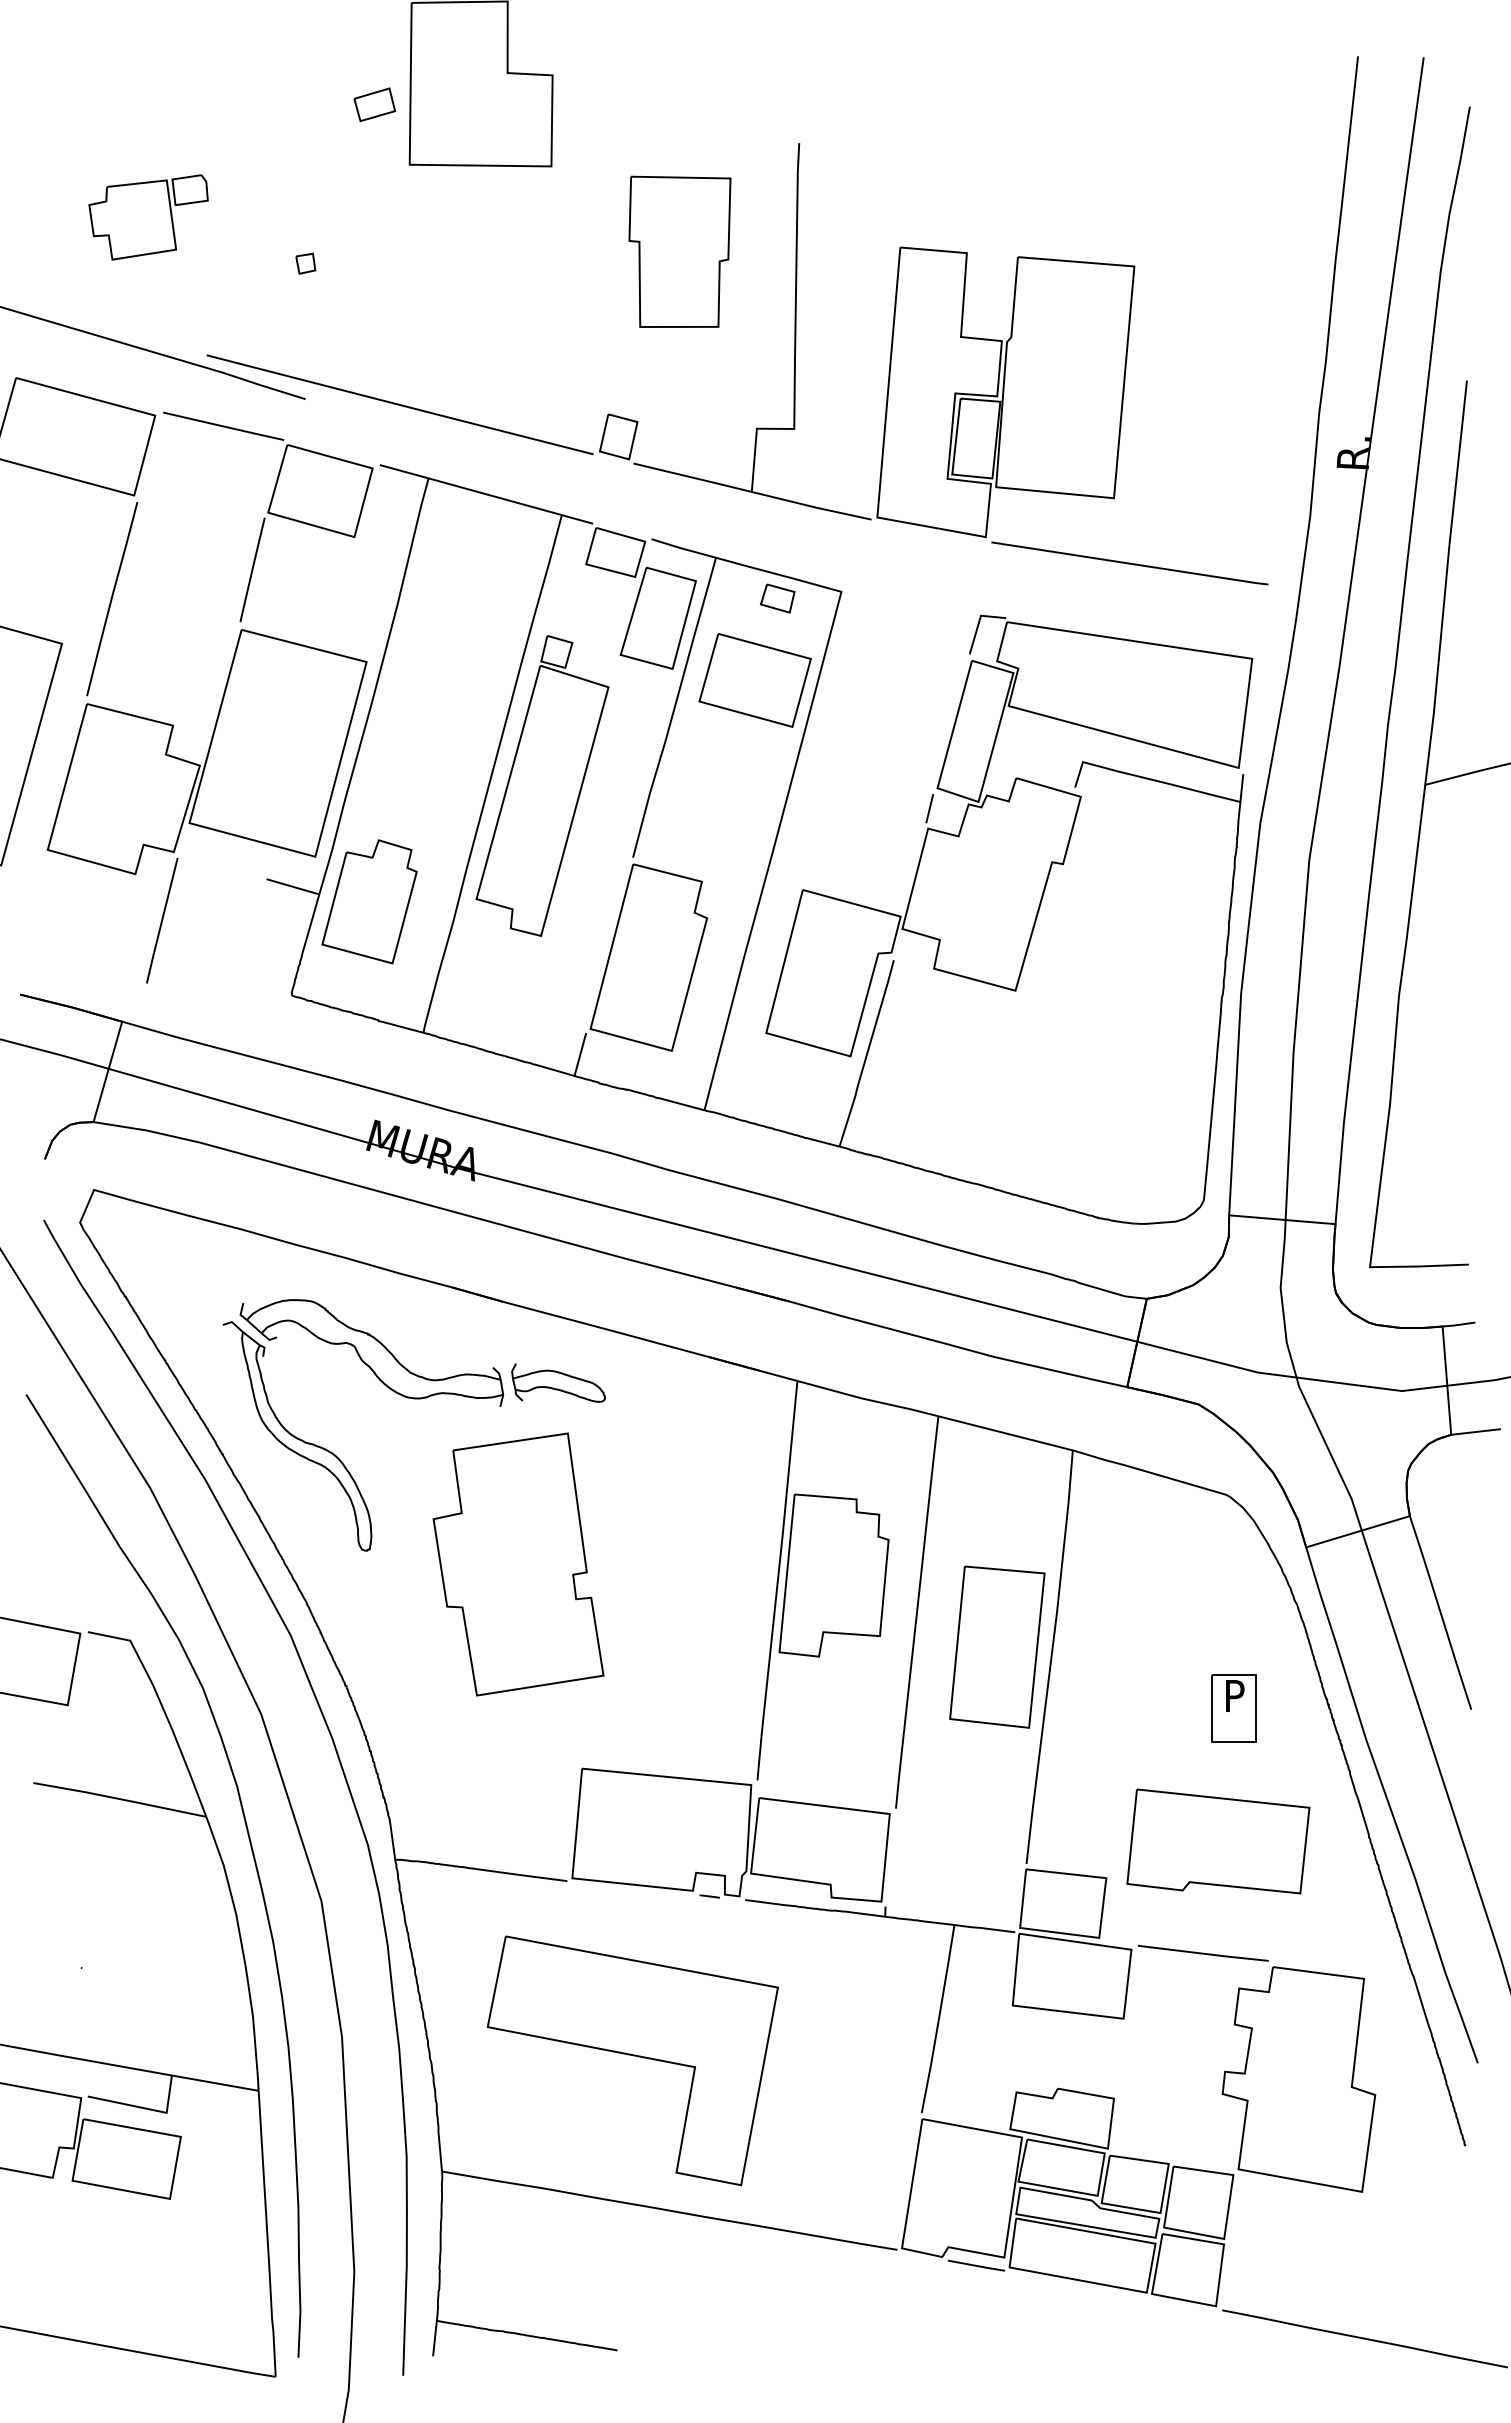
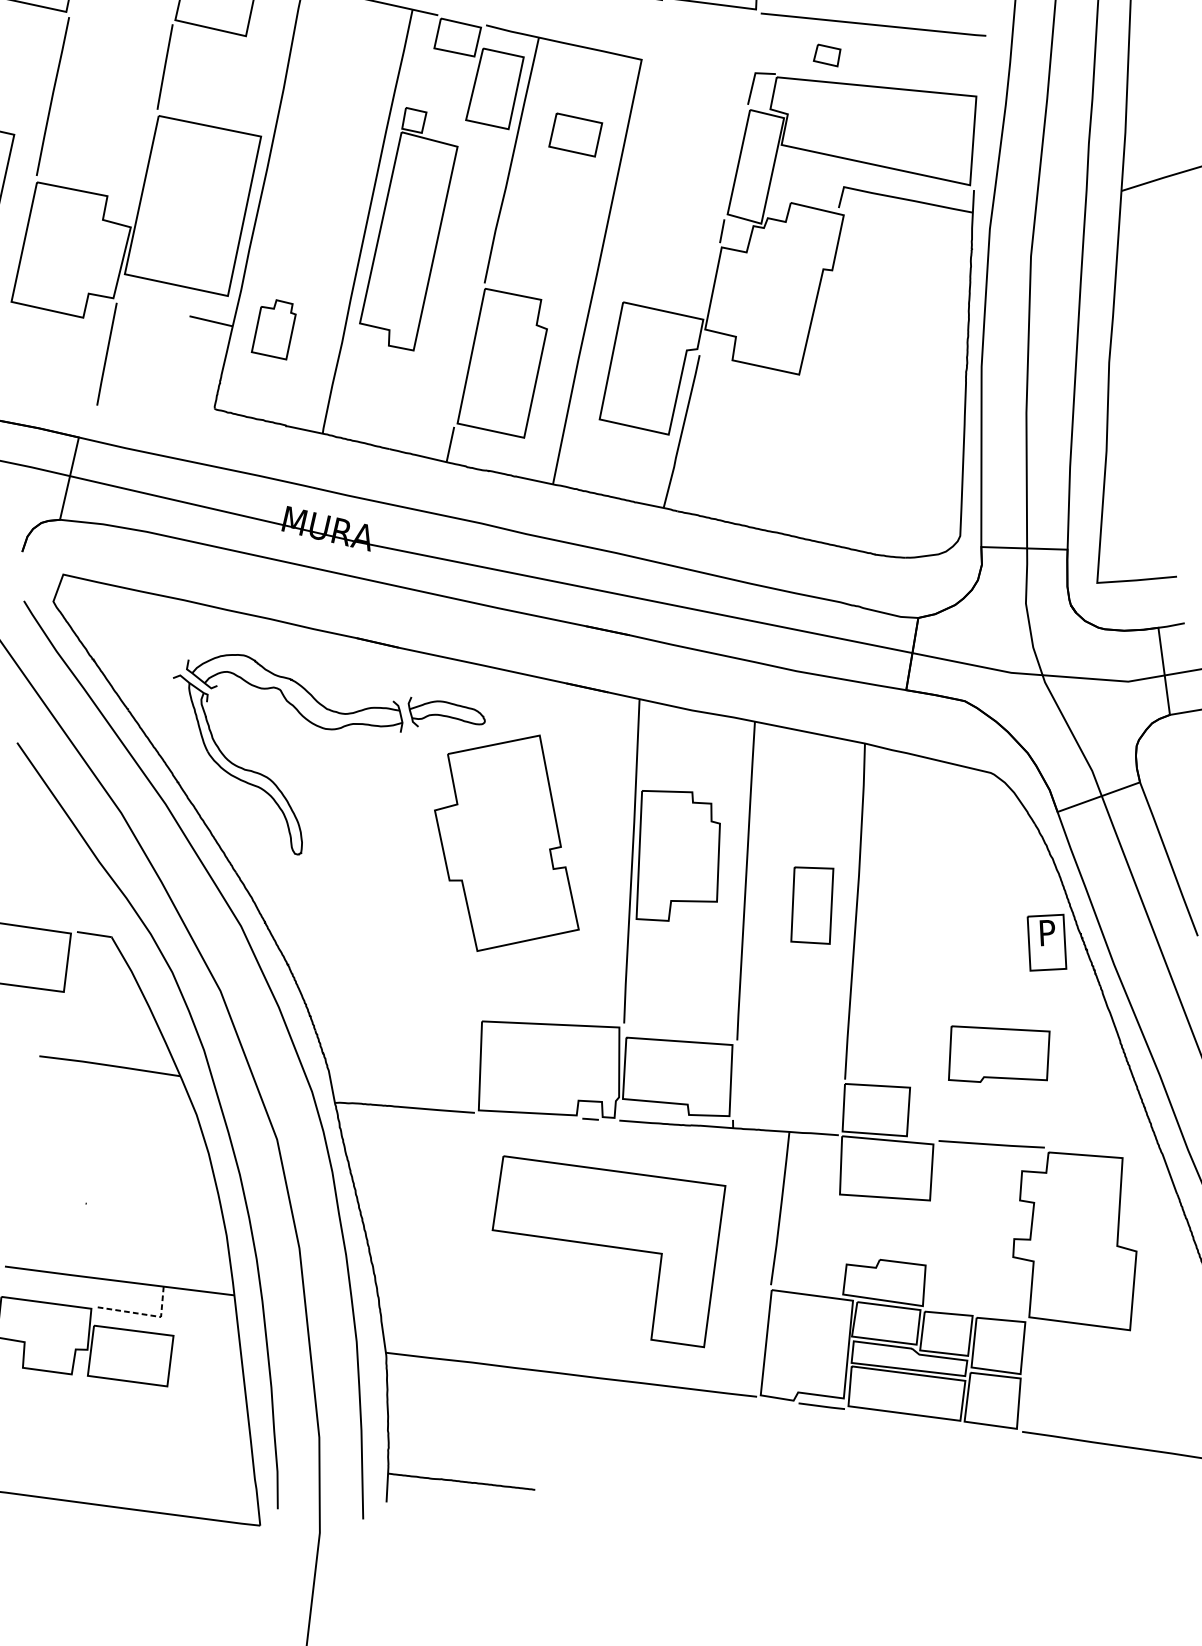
part: (777, 598) -> (827, 55), moved
part: (754, 680) -> (575, 135), size x0.6
part: (369, 901) -> (273, 329), size x0.6
part: (518, 1564) -> (505, 843), moved
part: (997, 1646) -> (812, 905), size x0.6
part: (1233, 1708) -> (1046, 943), moved
part: (1218, 1841) -> (999, 1053), size x0.7
part: (632, 2060) -> (611, 1251), moved
line: (146, 2108) -> (144, 1314), solid -> dashed

